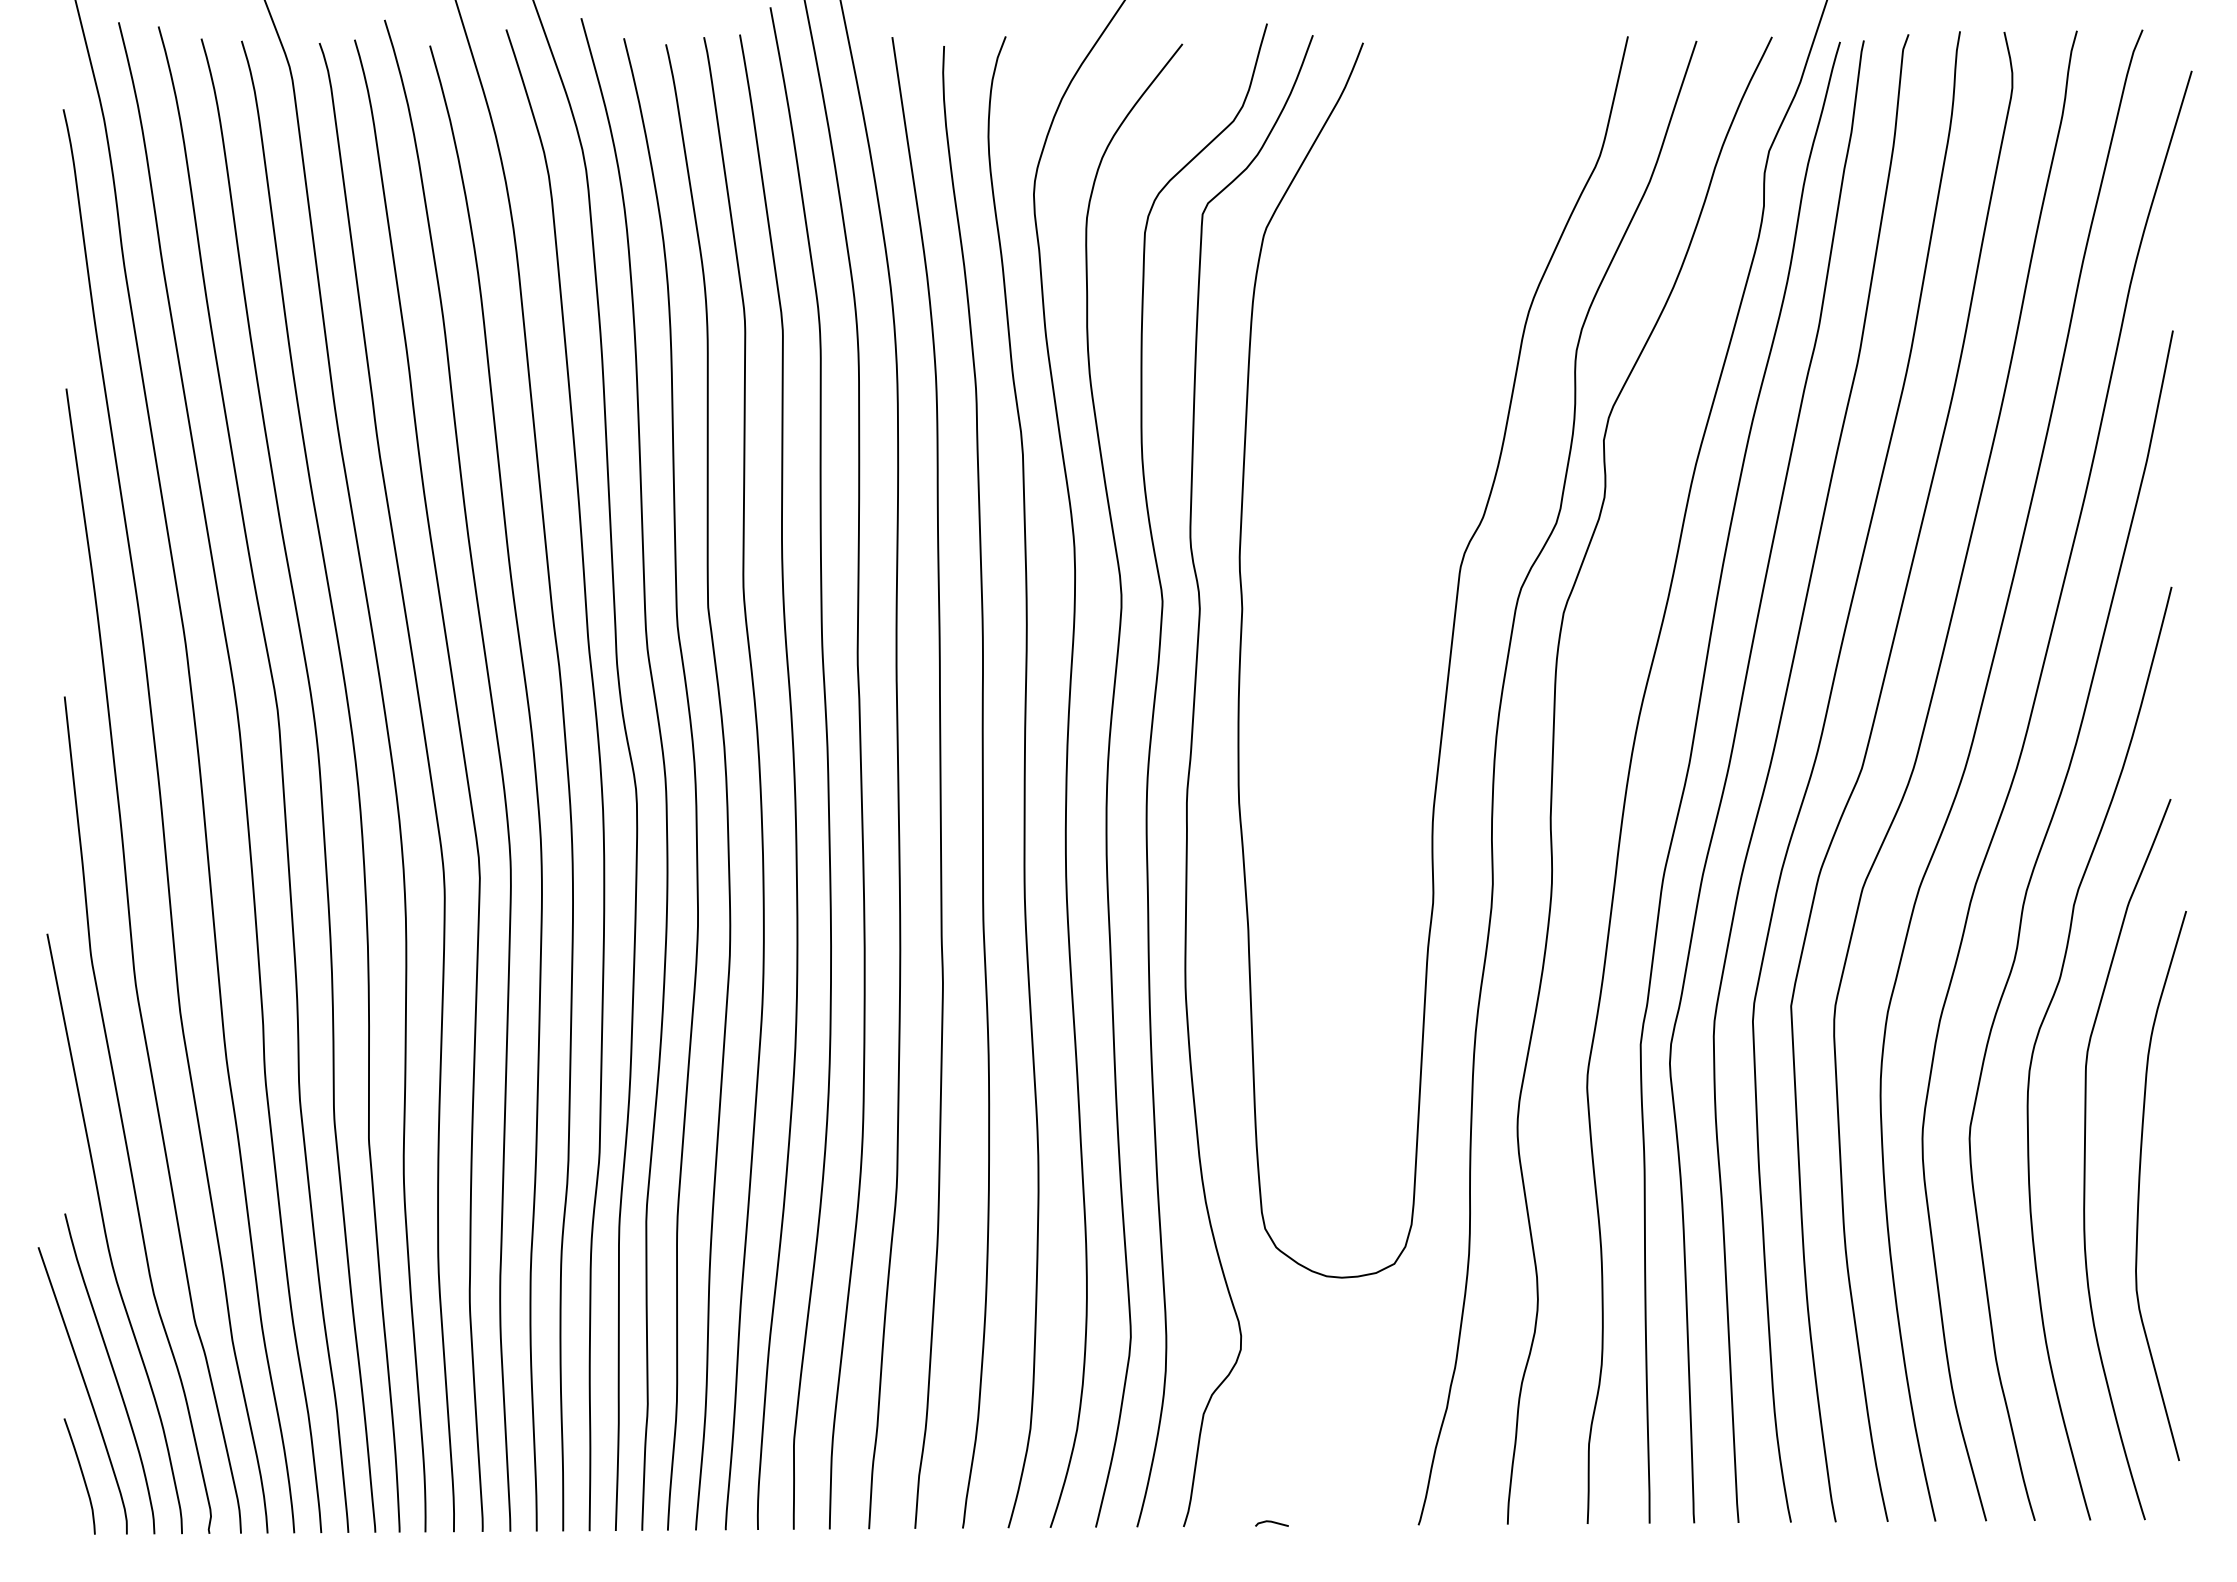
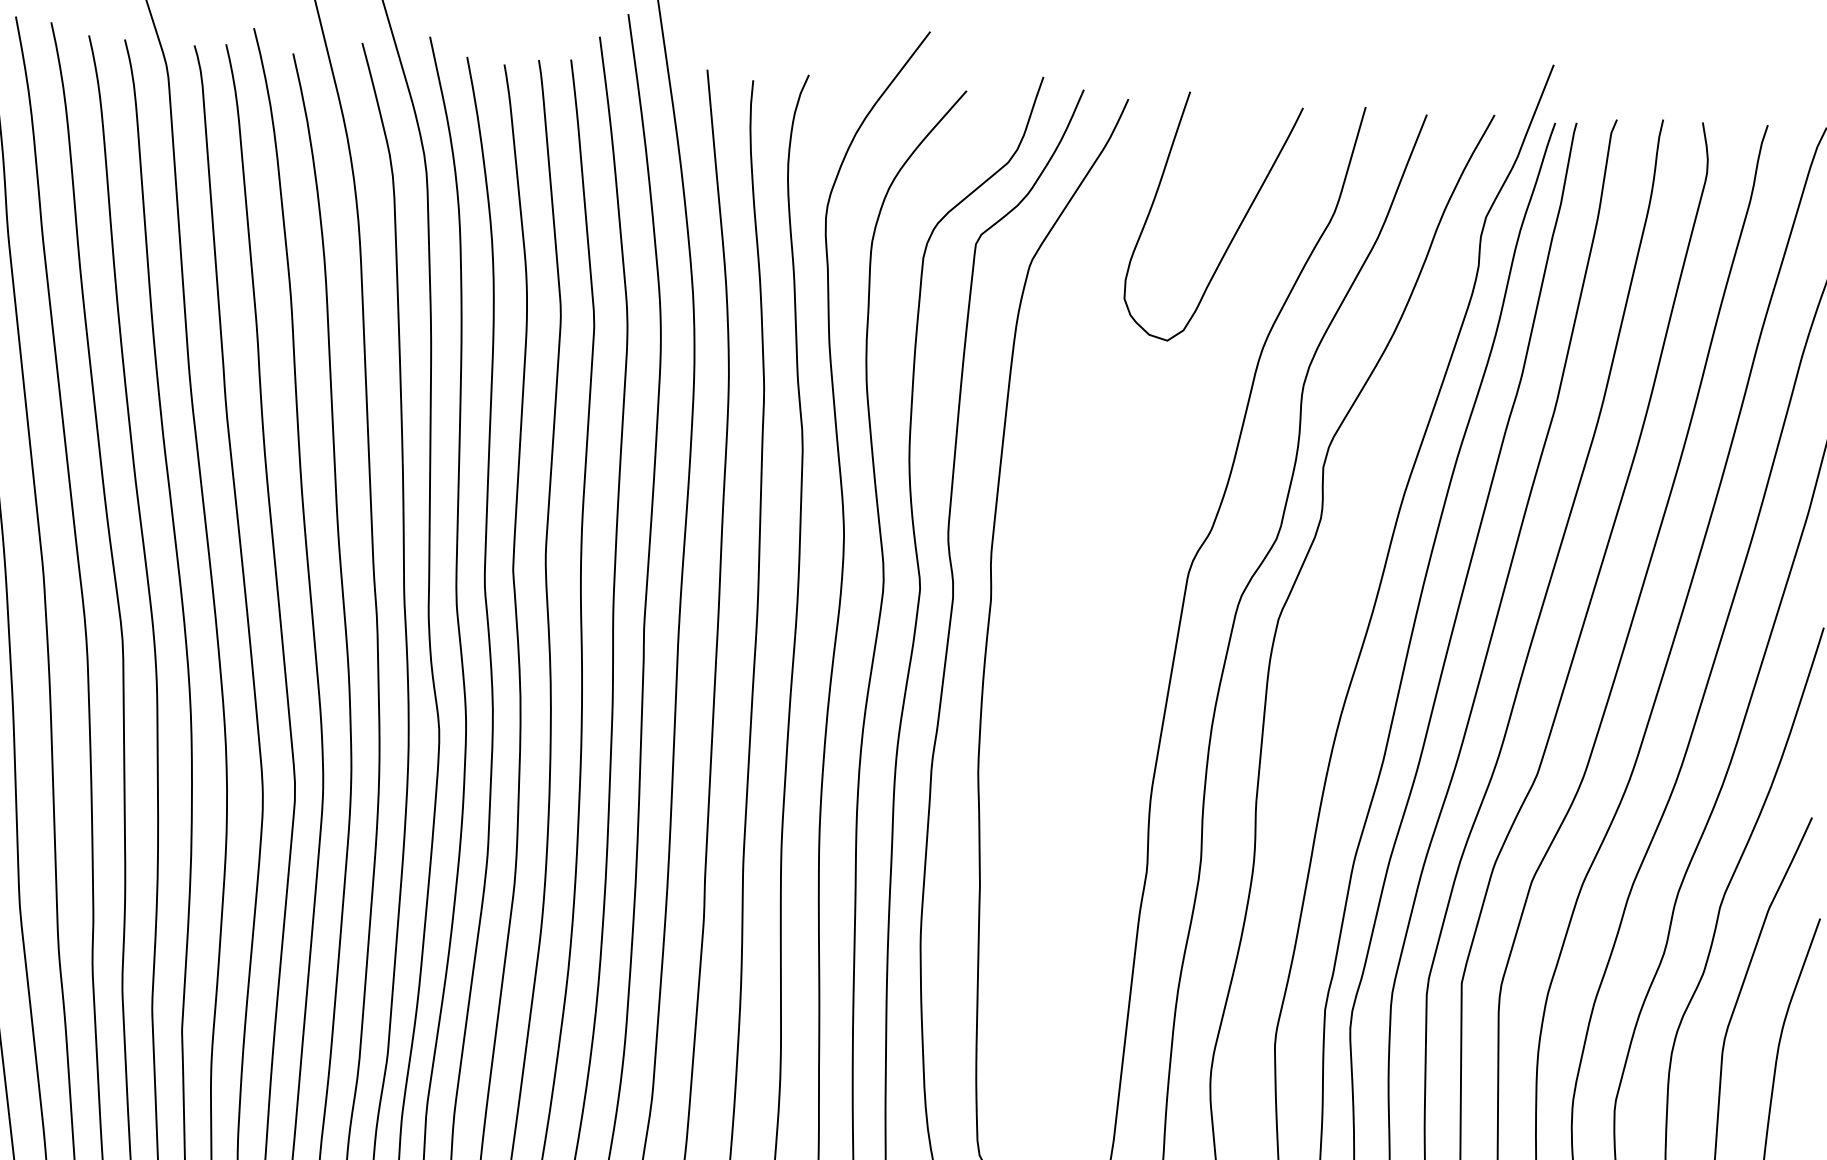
curve: (1490, 184) -> (1235, 232), added

